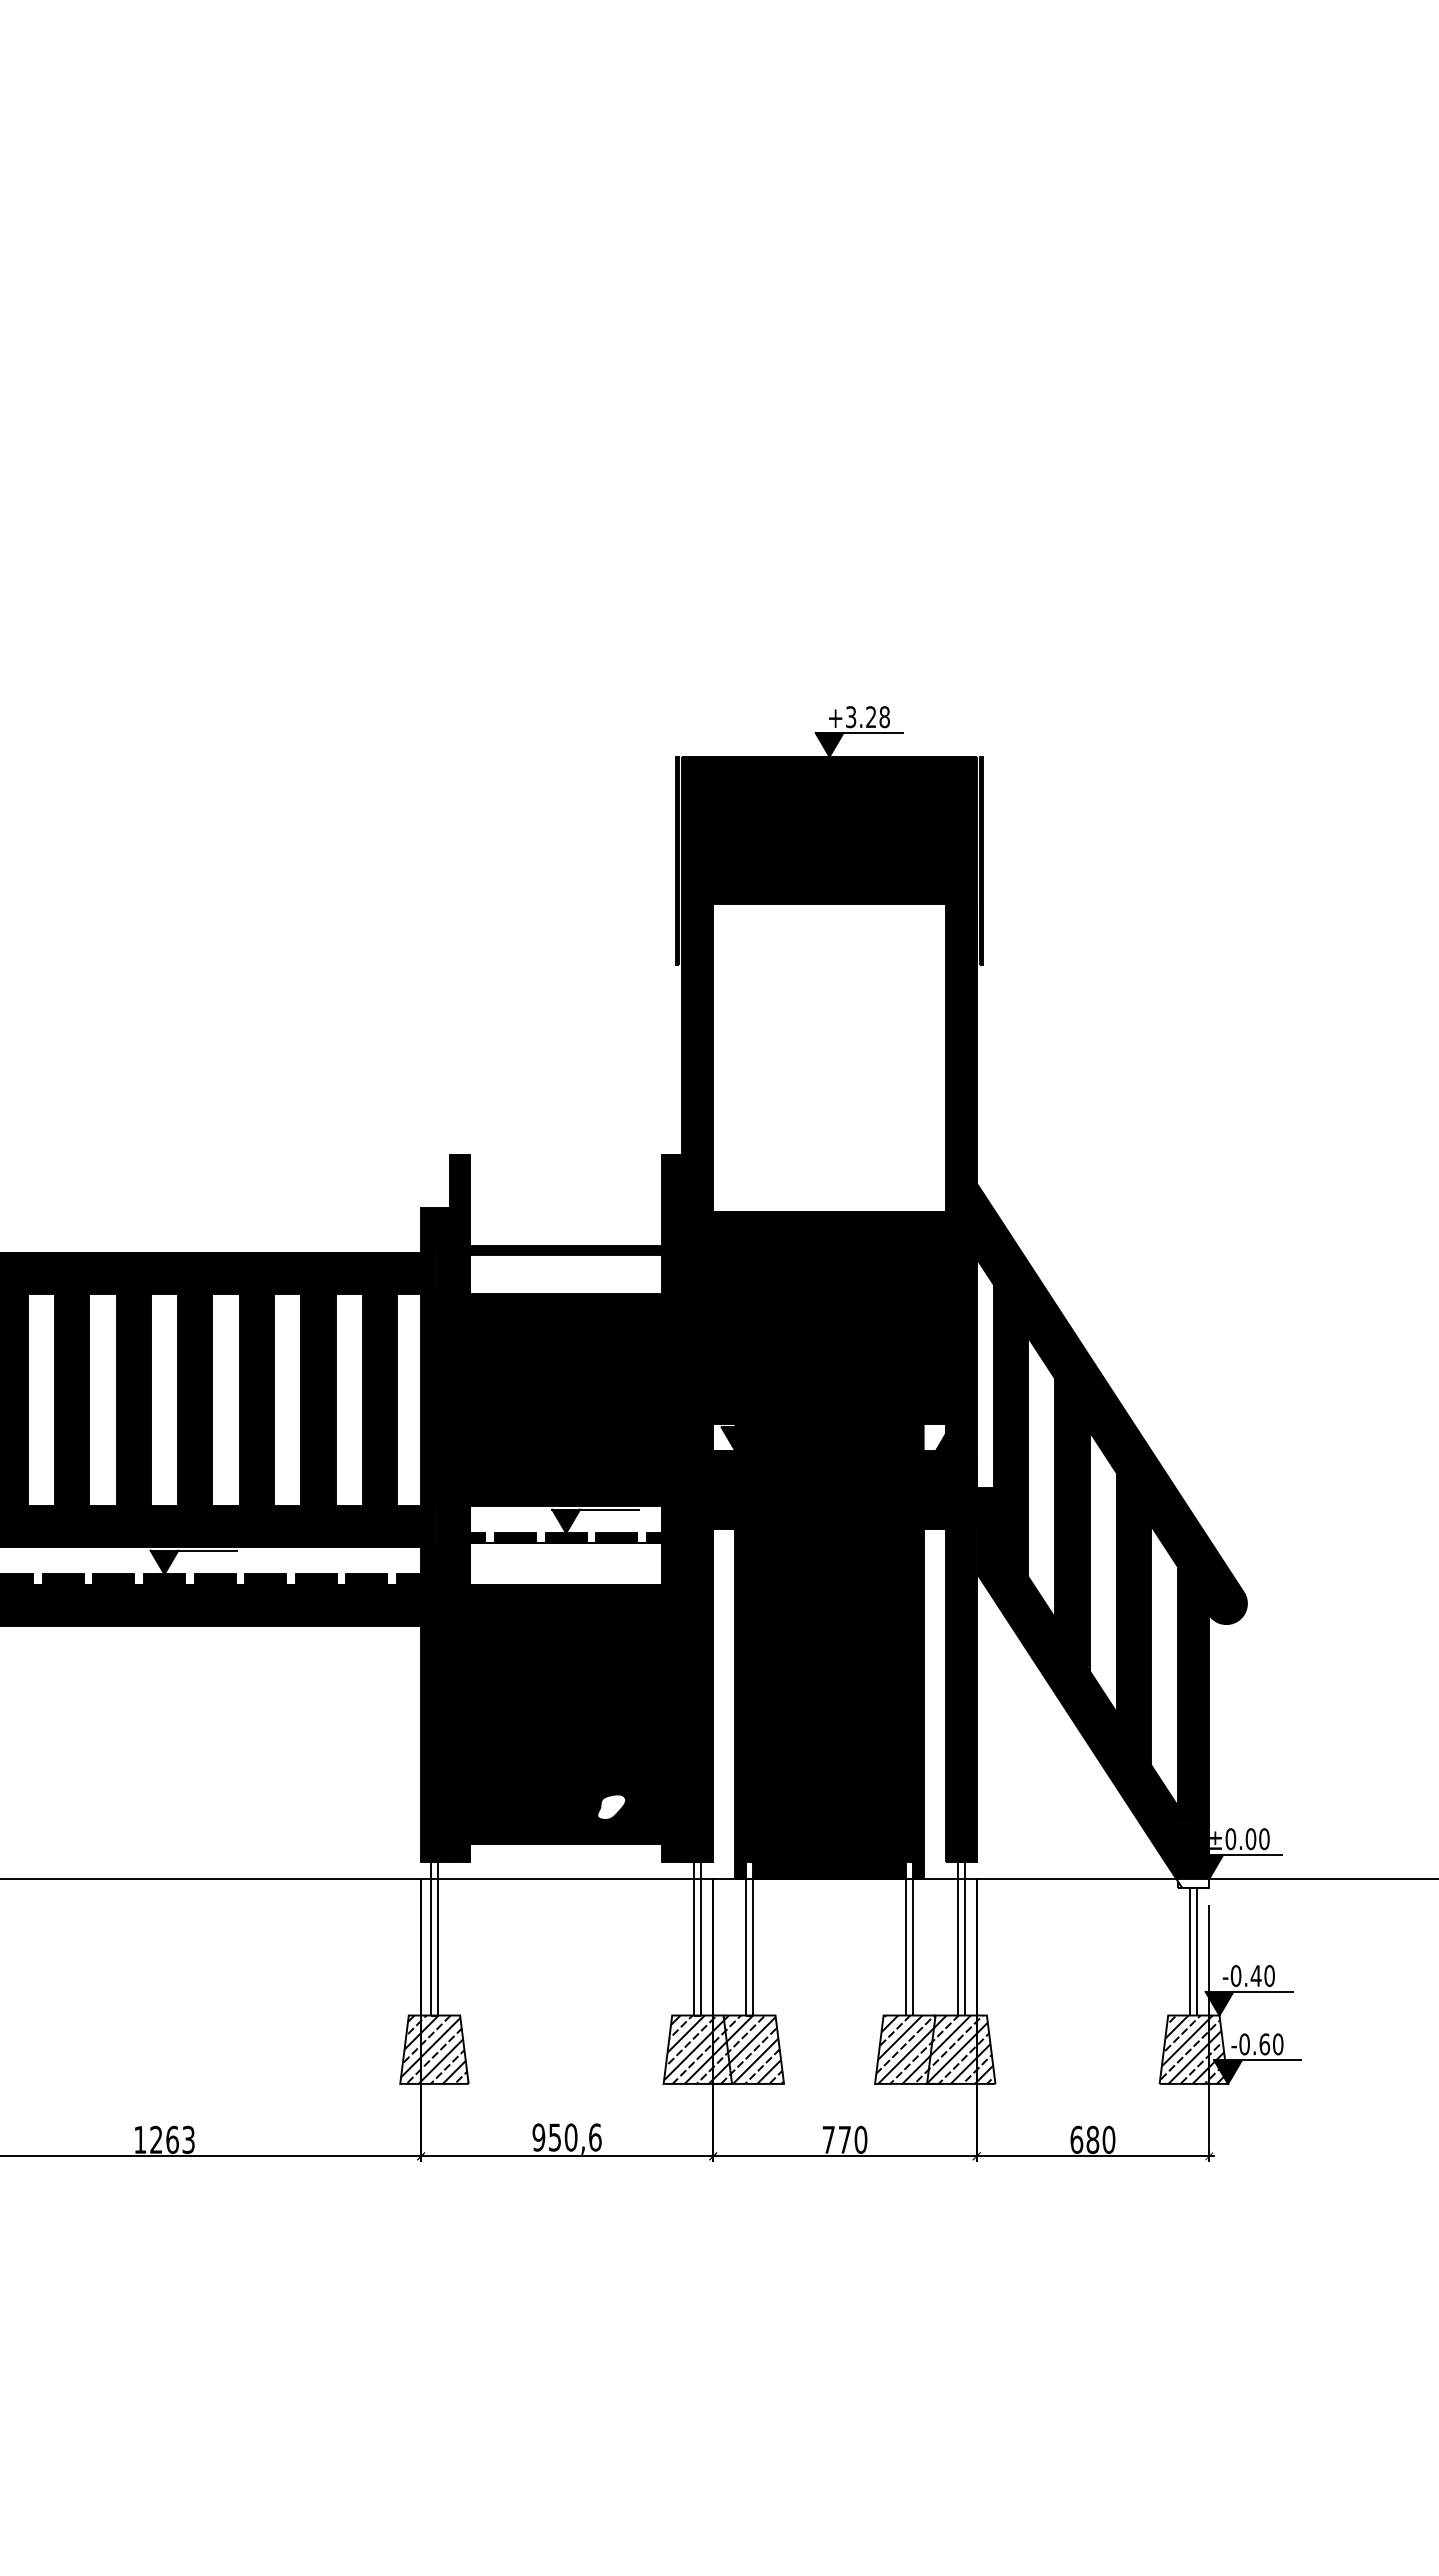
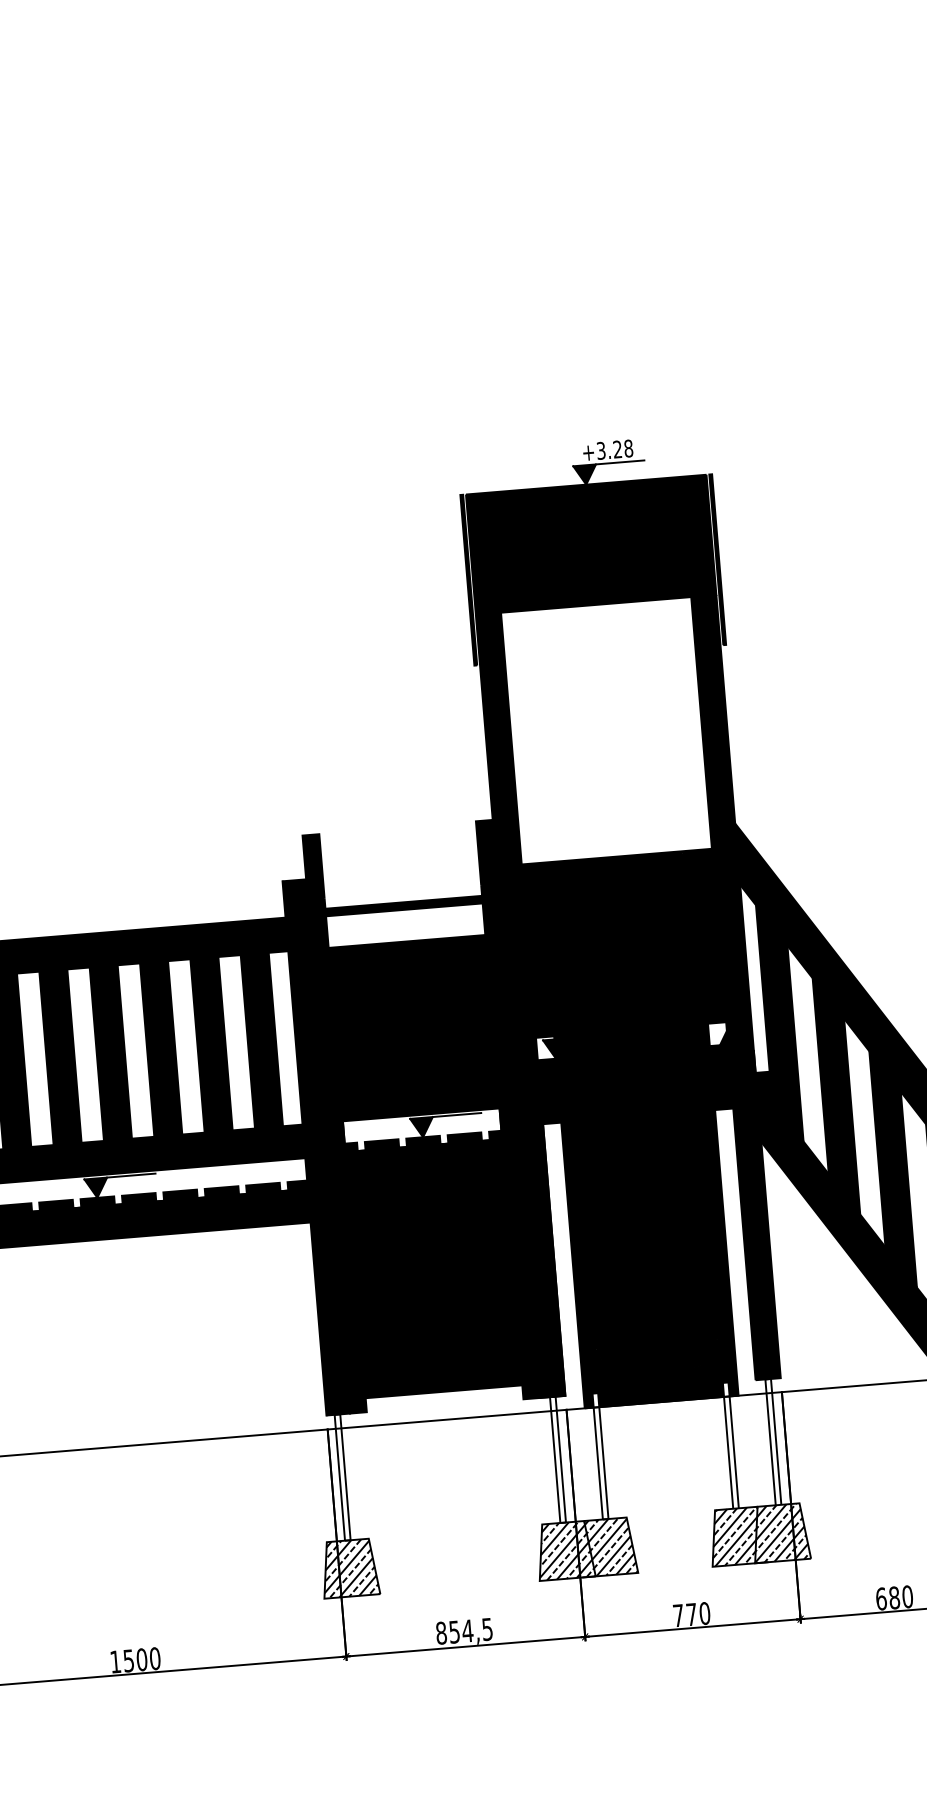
fill: (565, 1563) -> (424, 1162), added
fill: (611, 1806) -> (478, 1357), added
text: (566, 2137) -> (463, 1631), 950,6 -> 854,5
text: (172, 2139) -> (141, 1659), 1263 -> 1500

